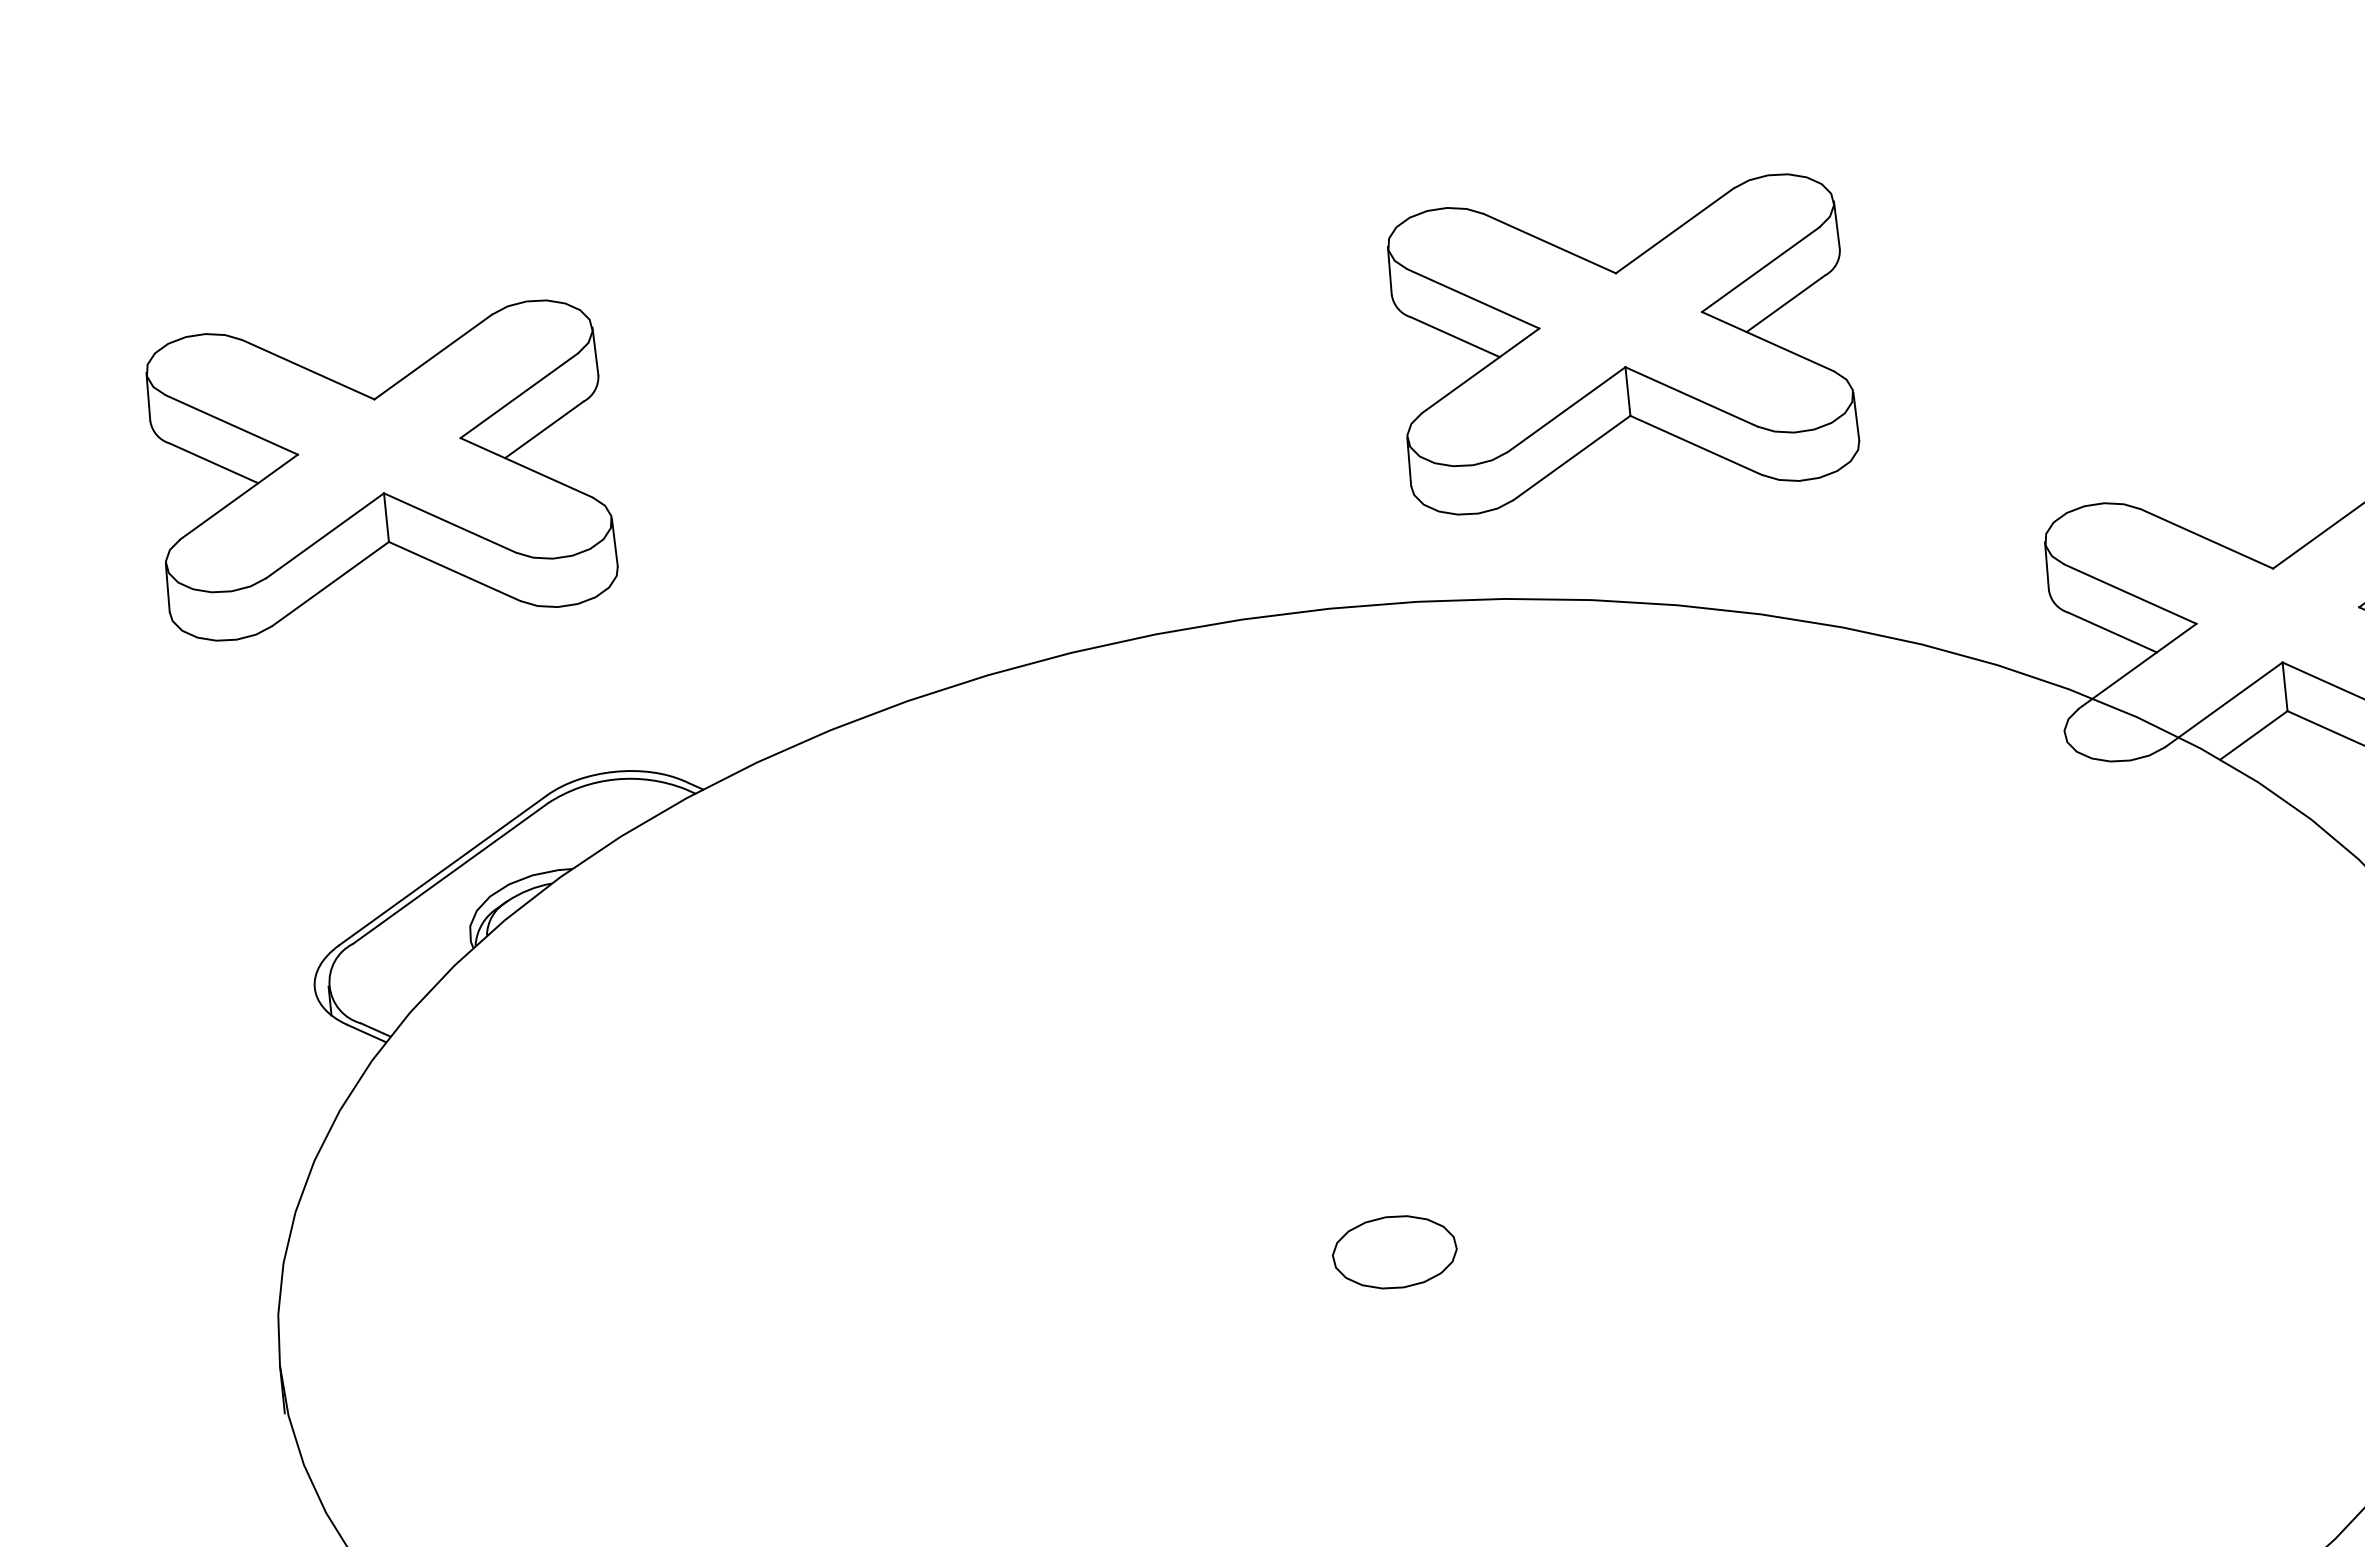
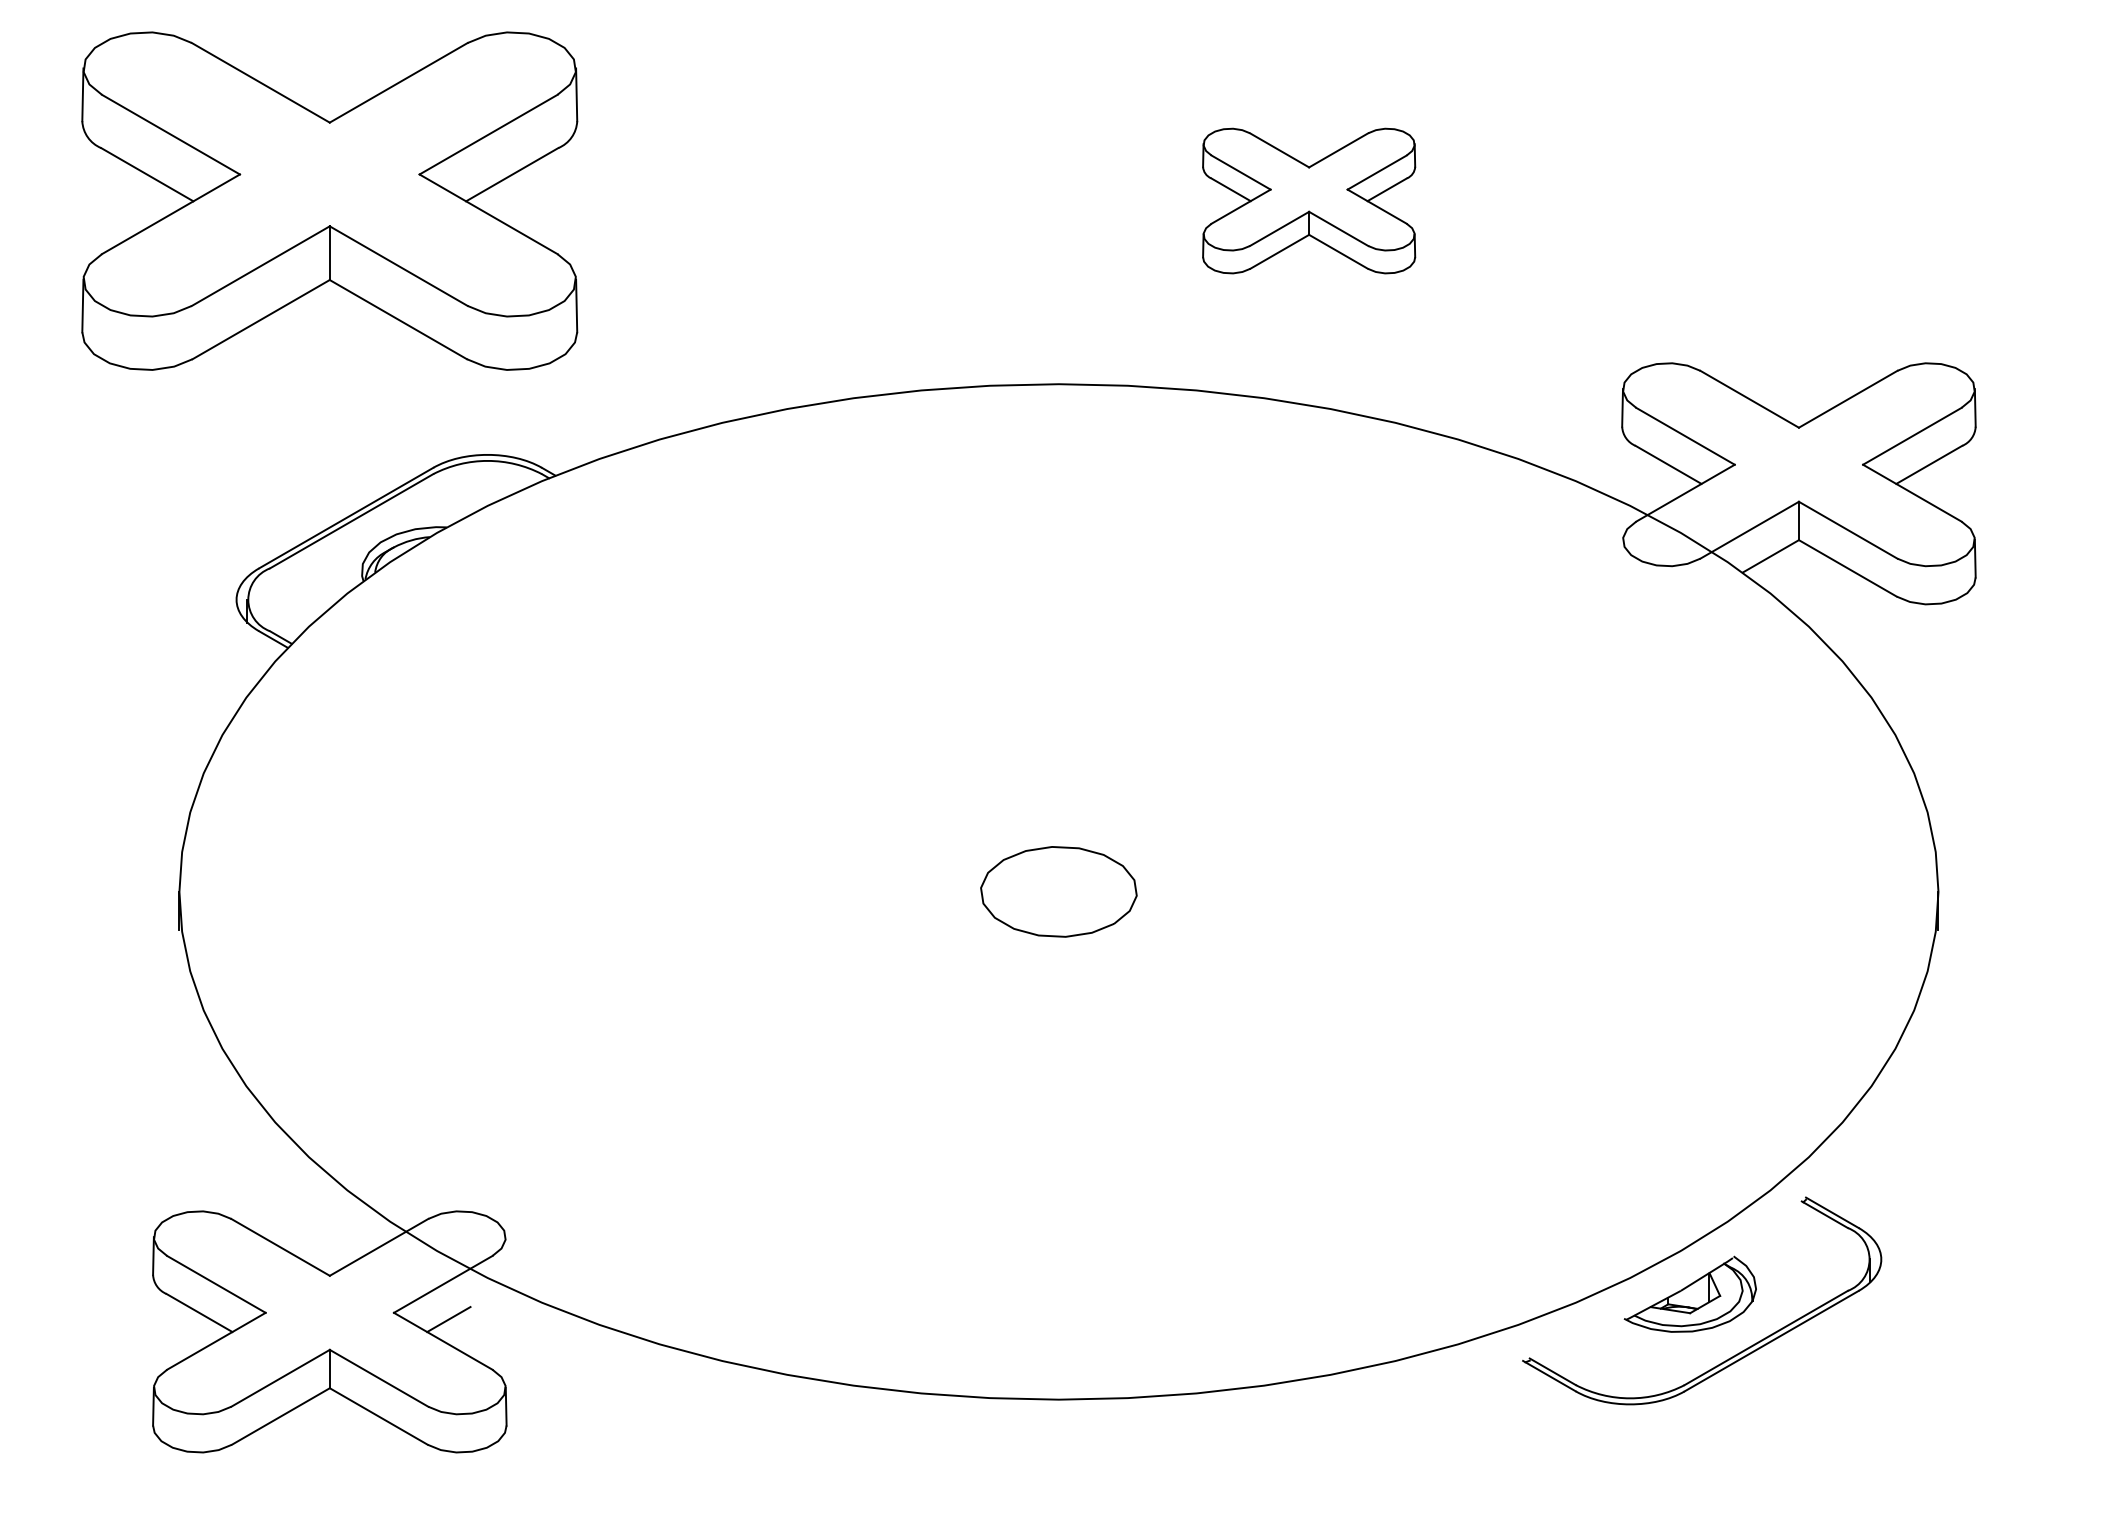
part: (1622, 343) -> (1308, 200), size x0.6
part: (381, 469) -> (329, 200), size x1.4
part: (1394, 1251) -> (1058, 891), size x1.6

